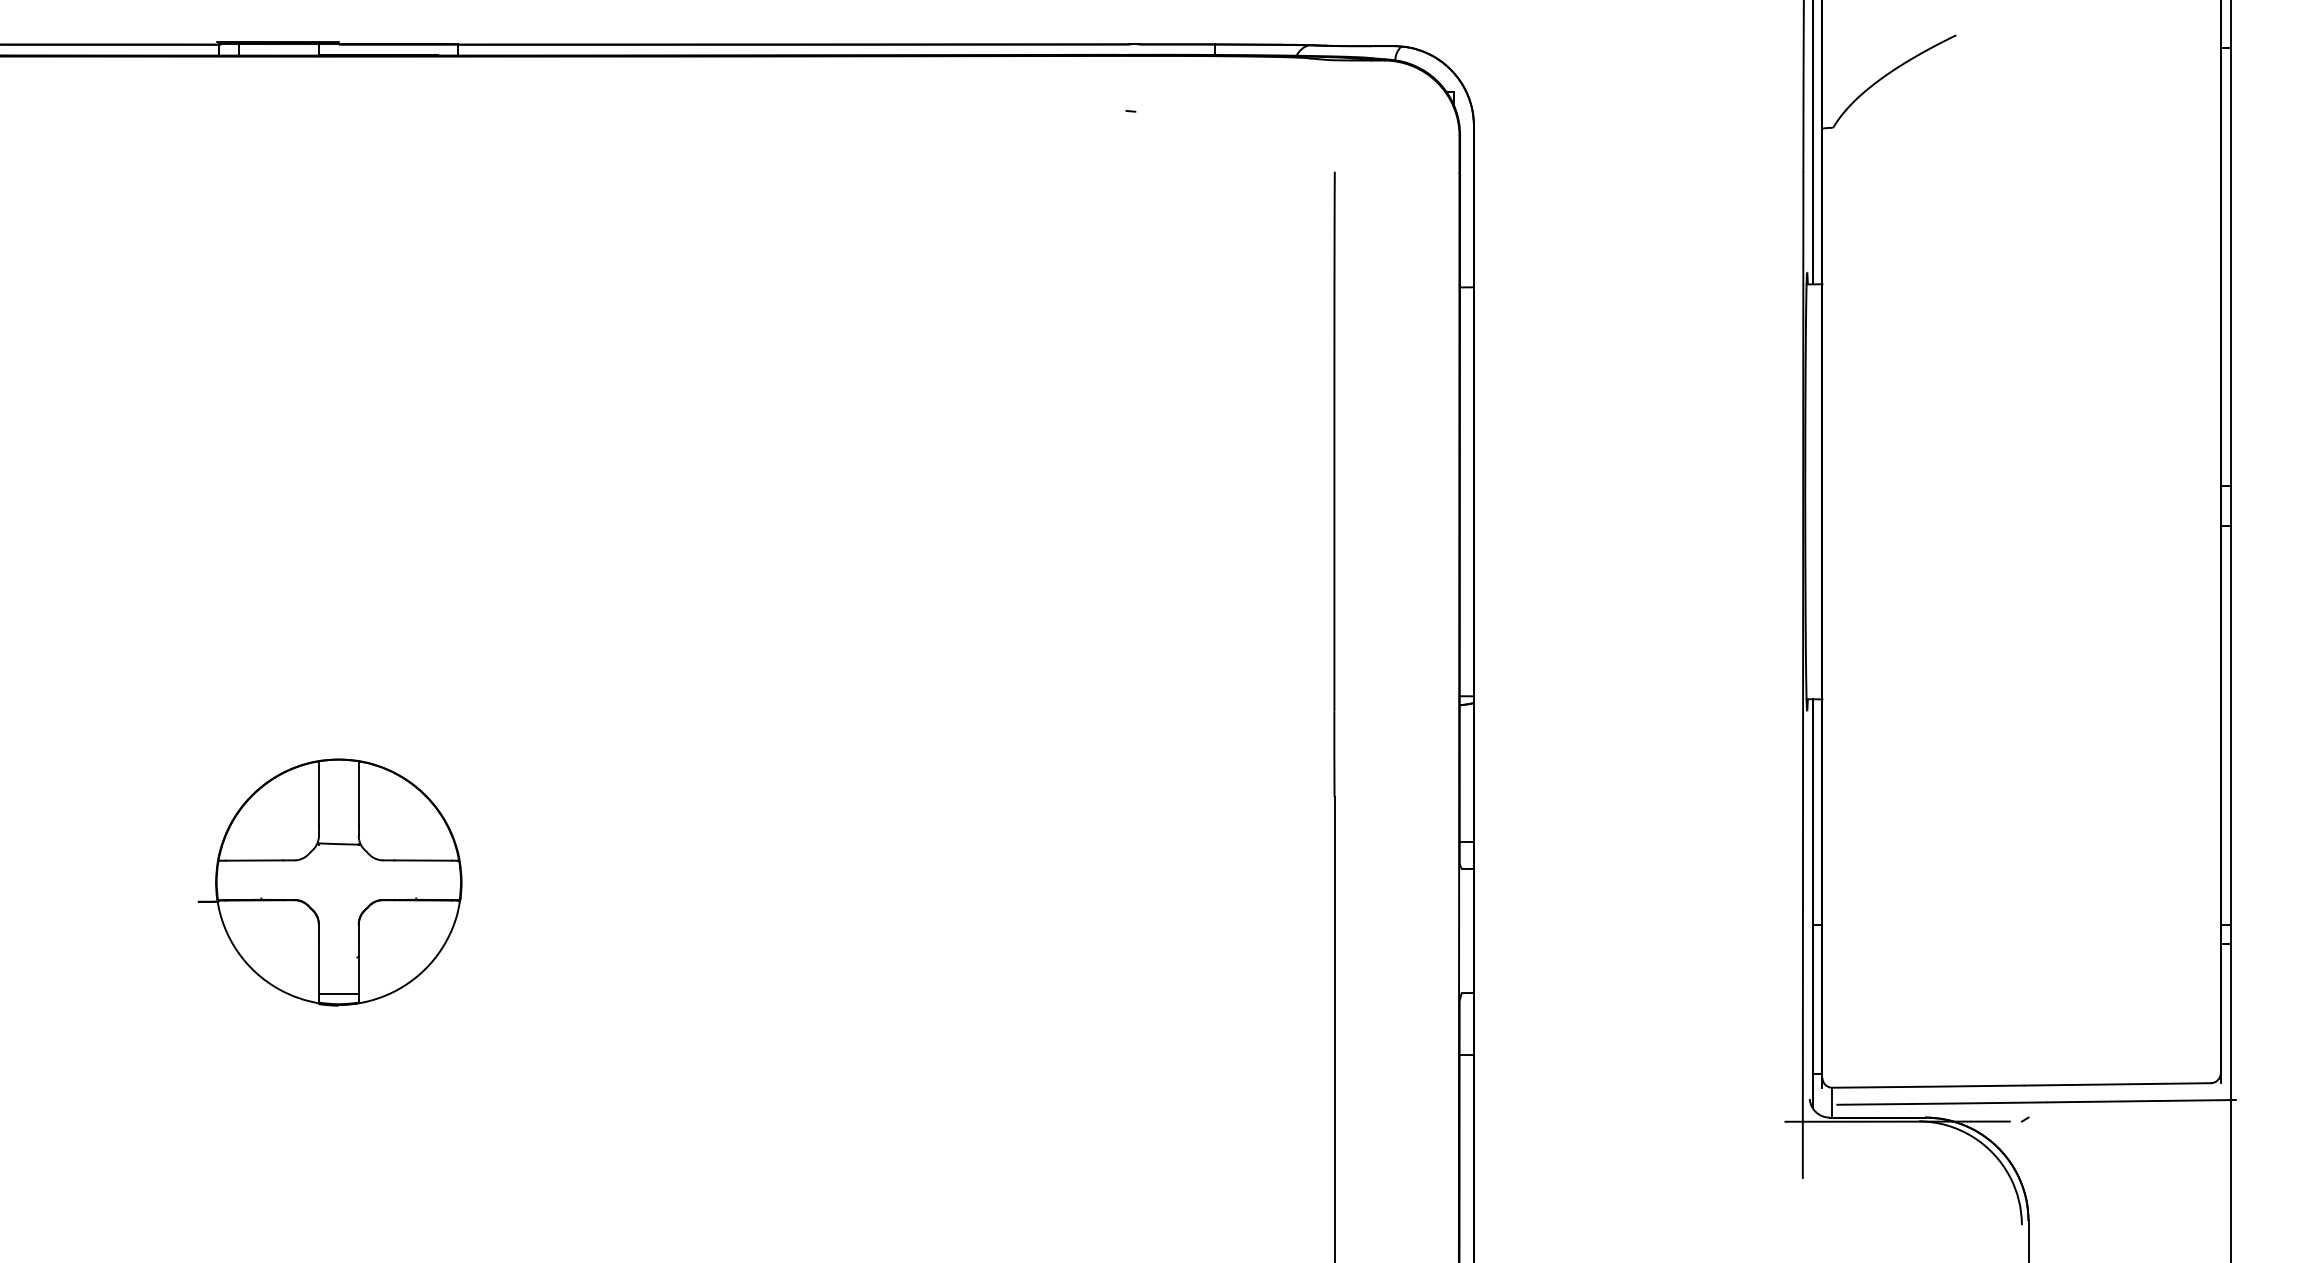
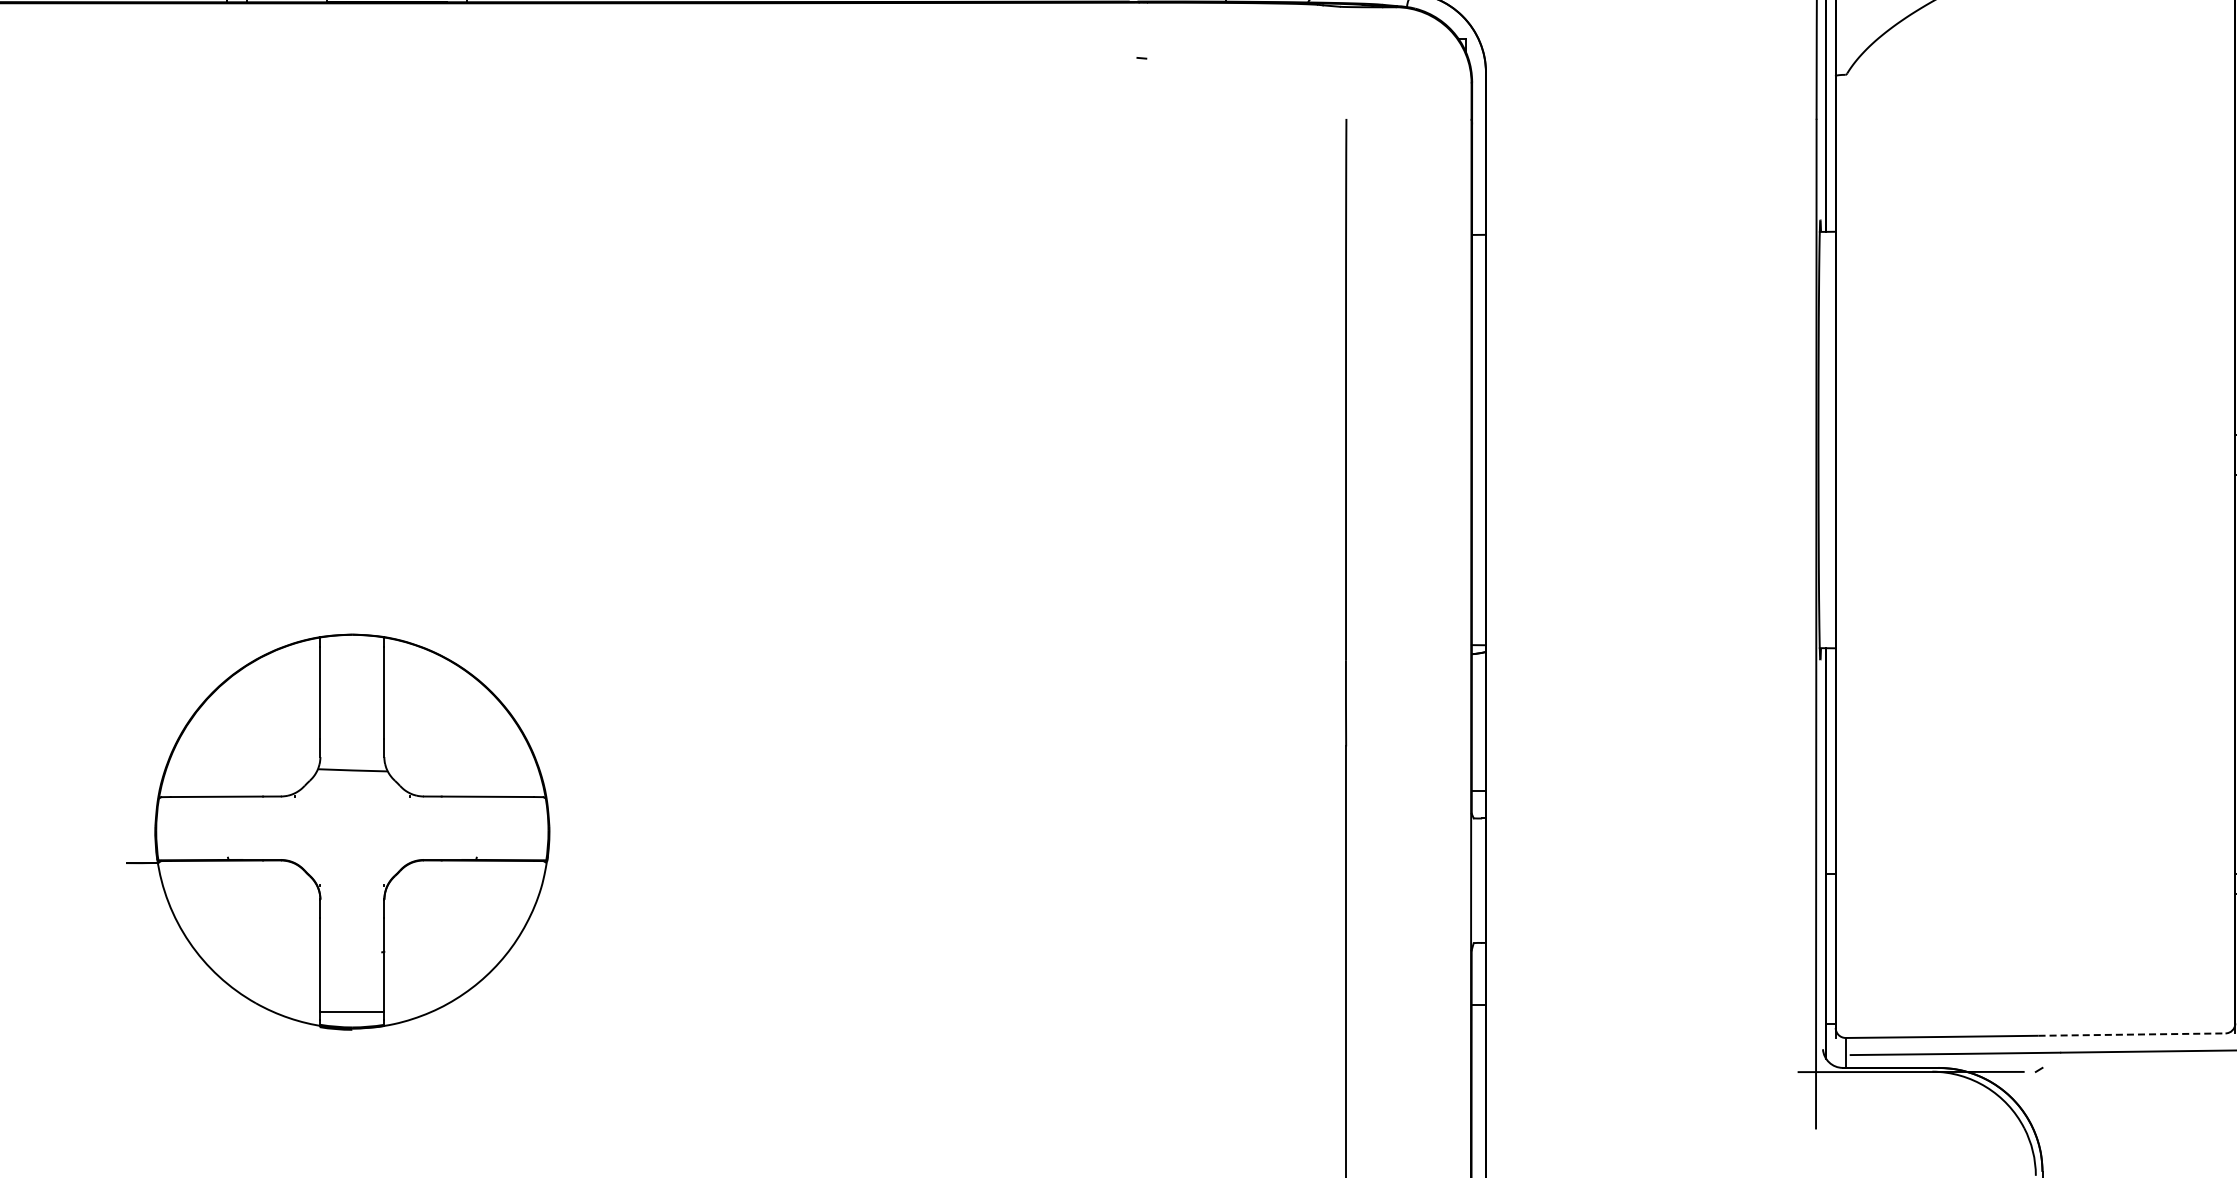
part: (329, 882) -> (337, 832), size x1.6
line: (2118, 1084) -> (2132, 1034), solid -> dashed

